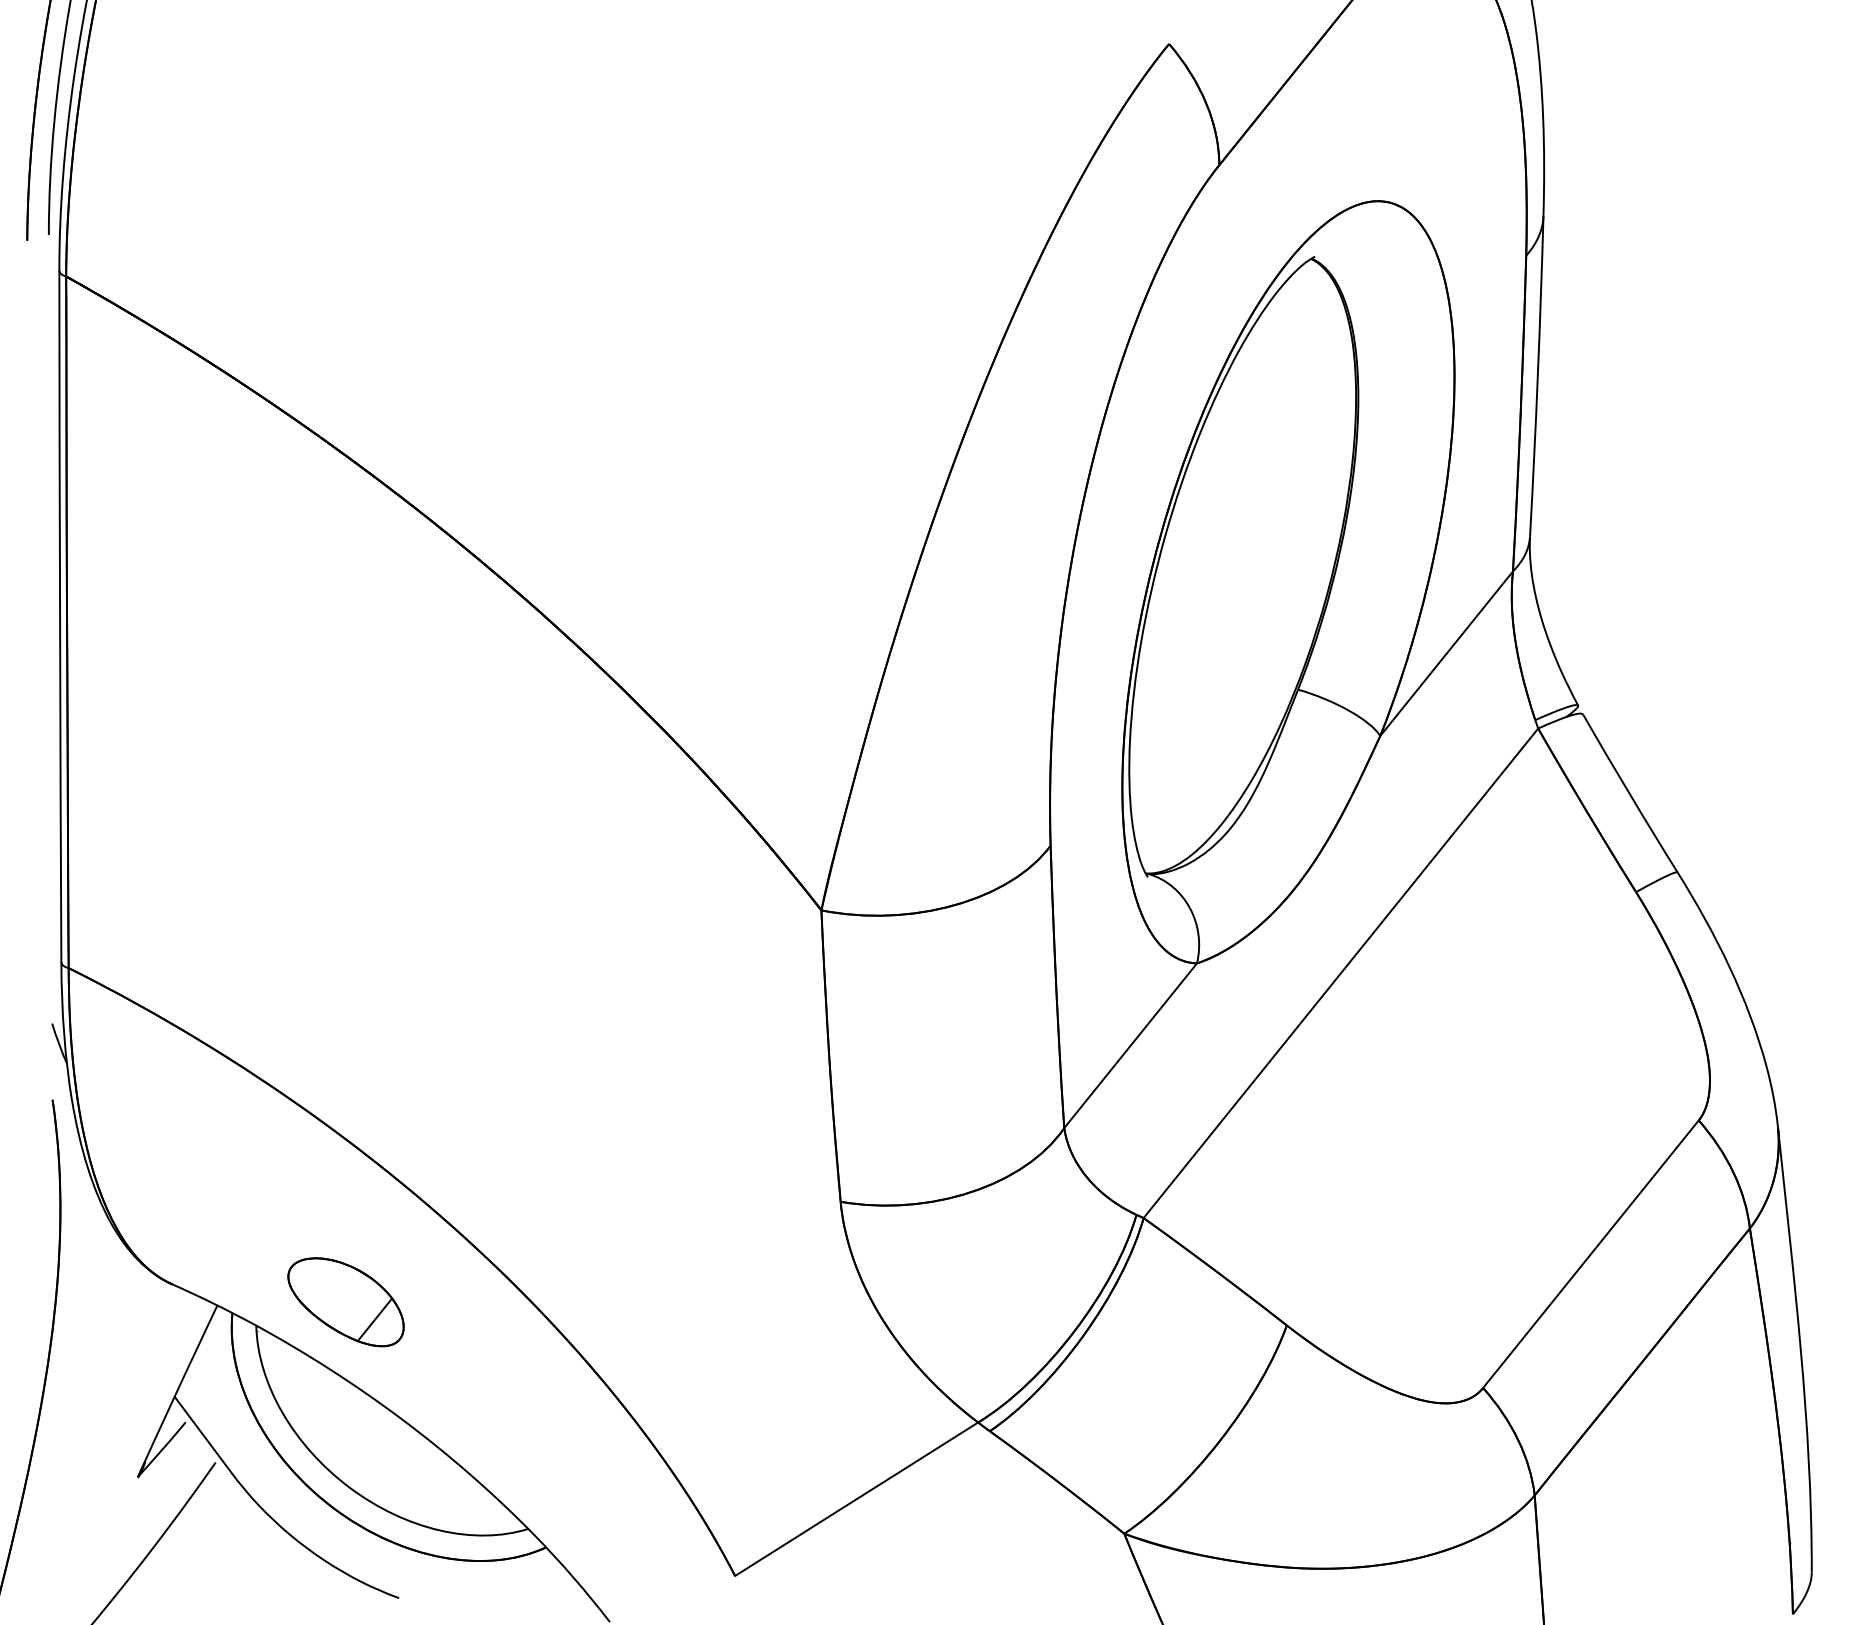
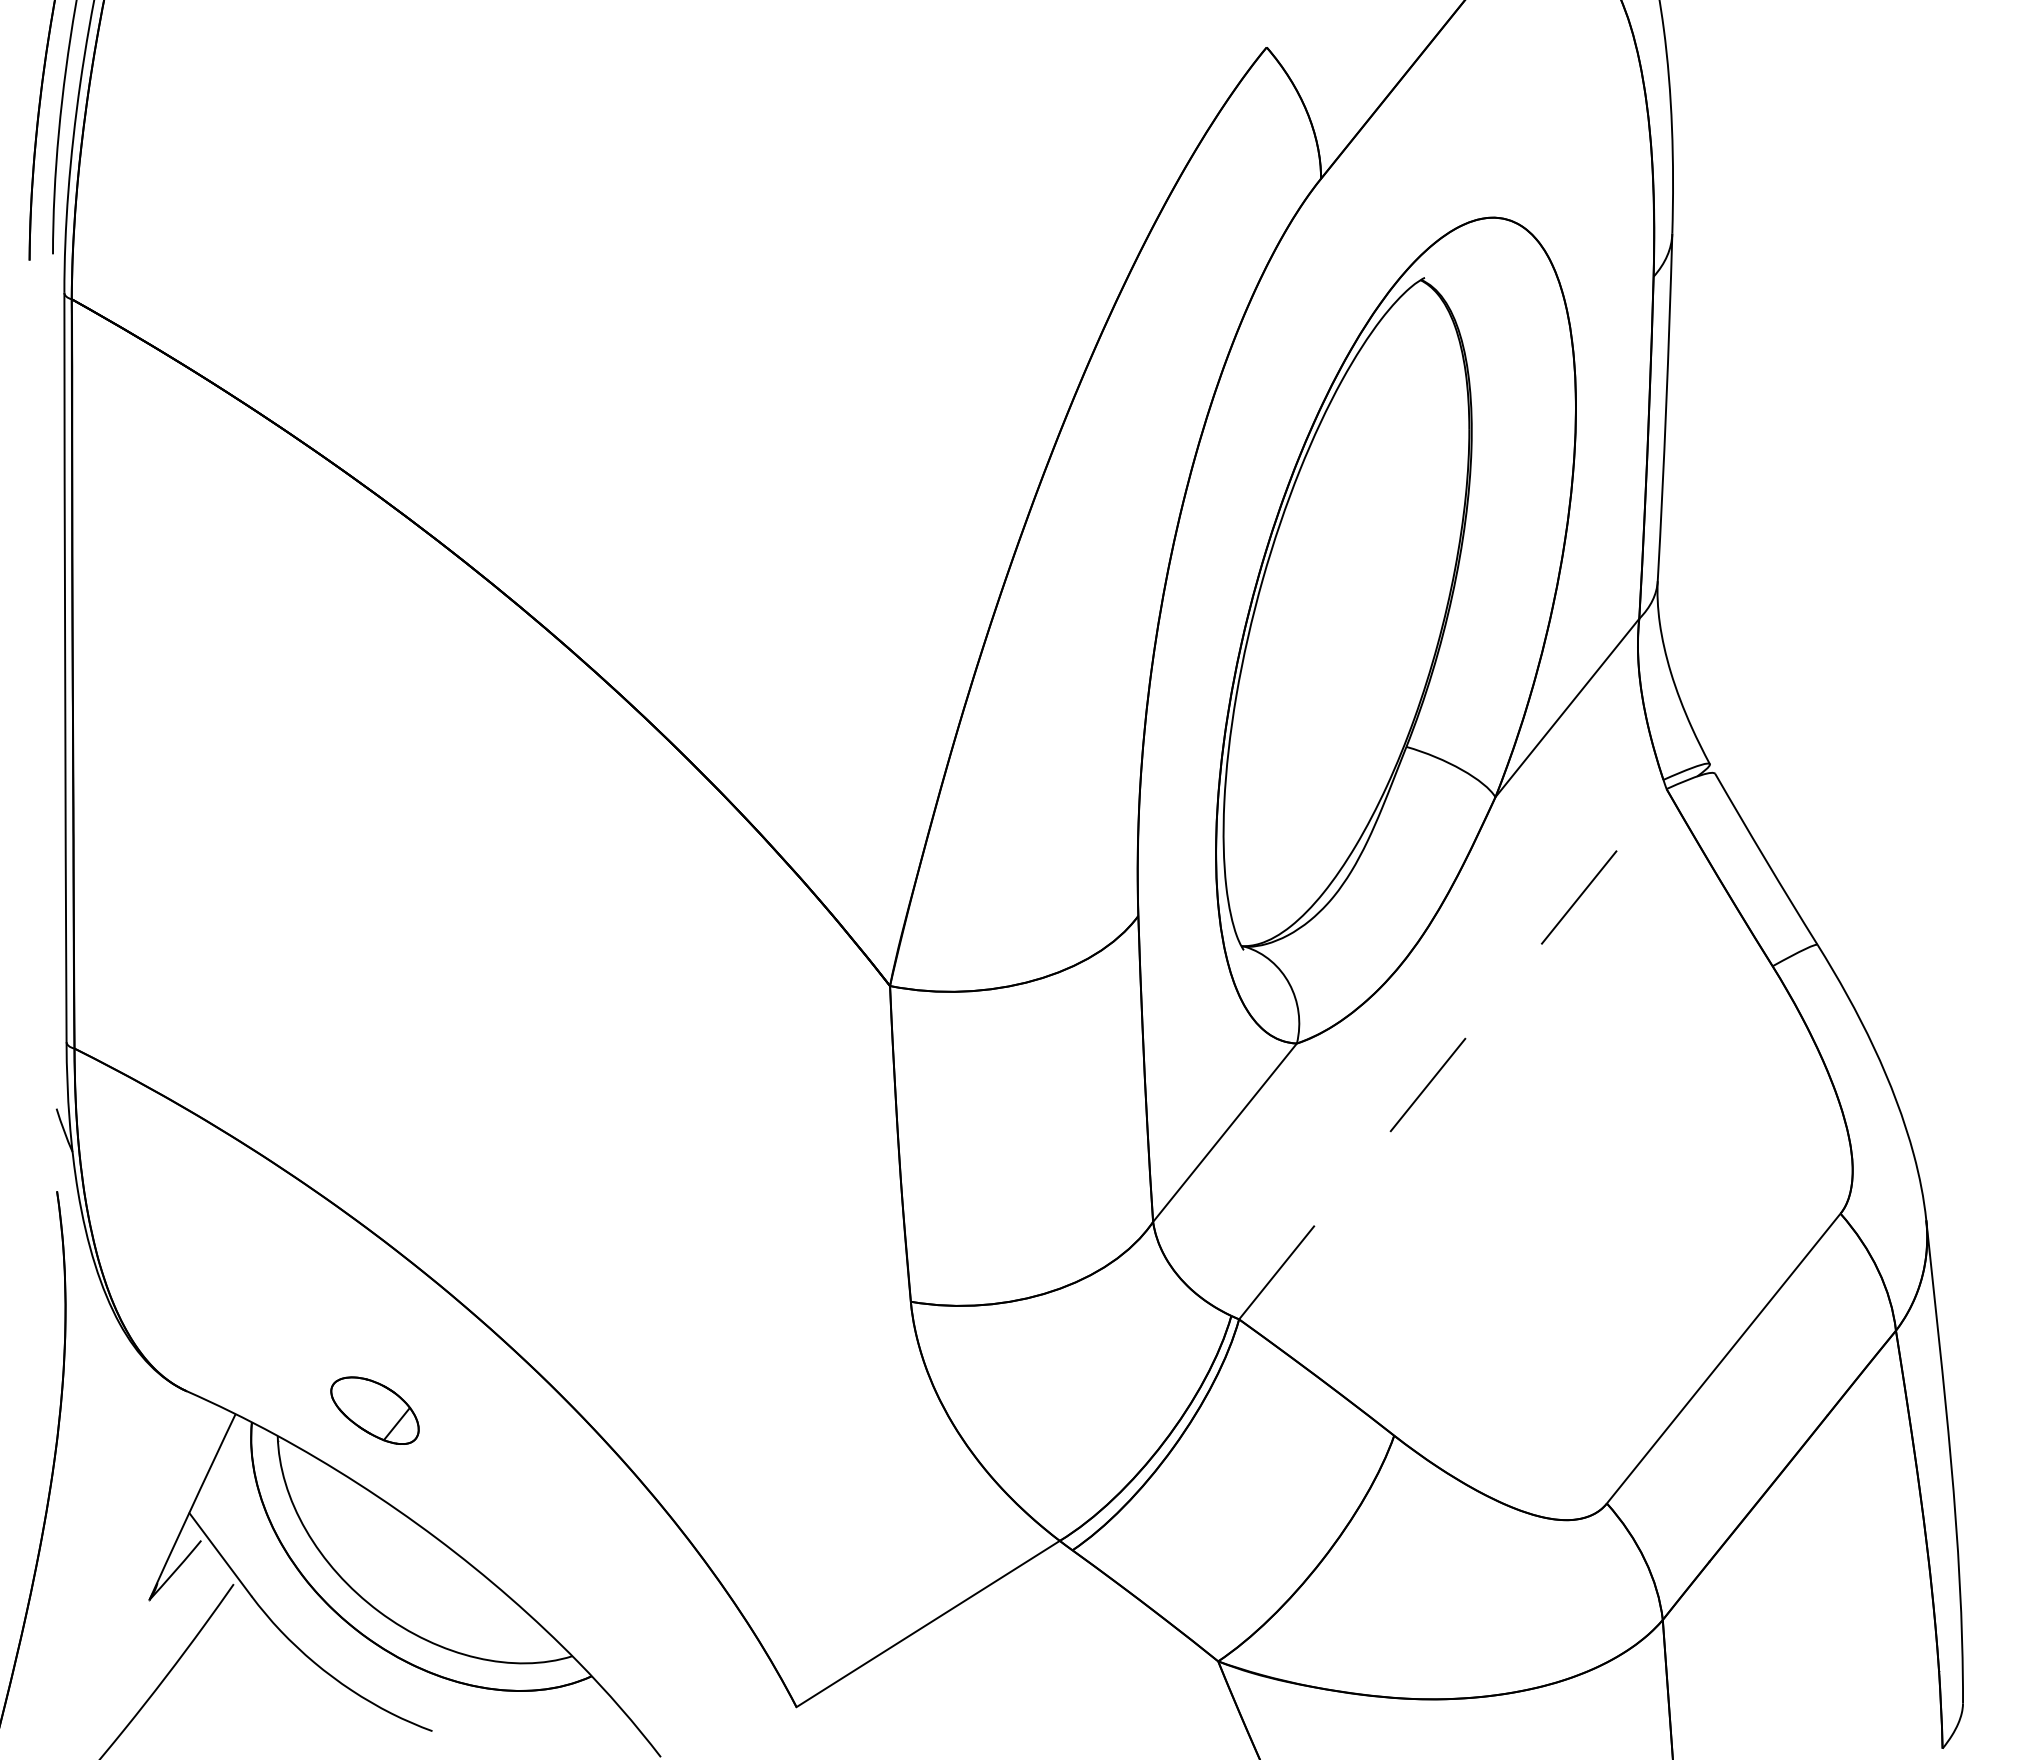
line: (1340, 973) -> (1452, 1054), solid -> dashed
part: (345, 1302) -> (374, 1410), size x0.7

